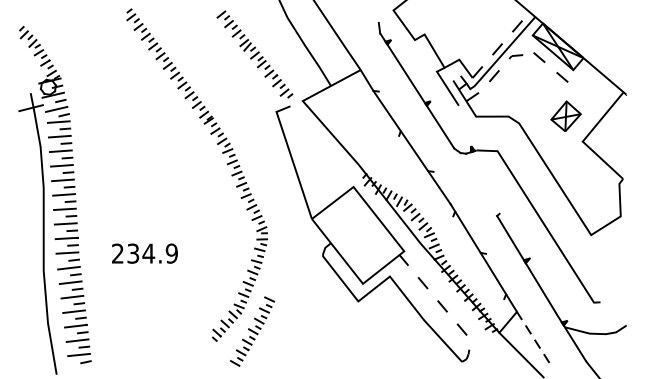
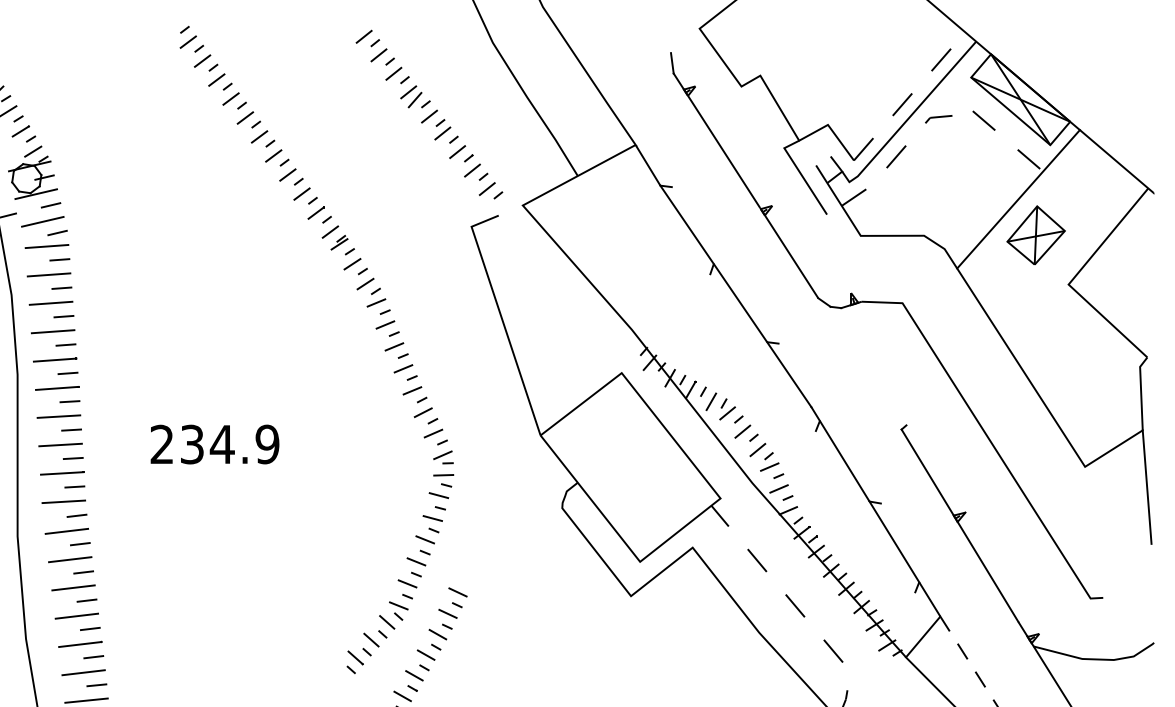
line: (556, 97) -> (1017, 198), added
line: (622, 245) -> (1146, 487), added
text: (144, 253) -> (214, 444), moved

